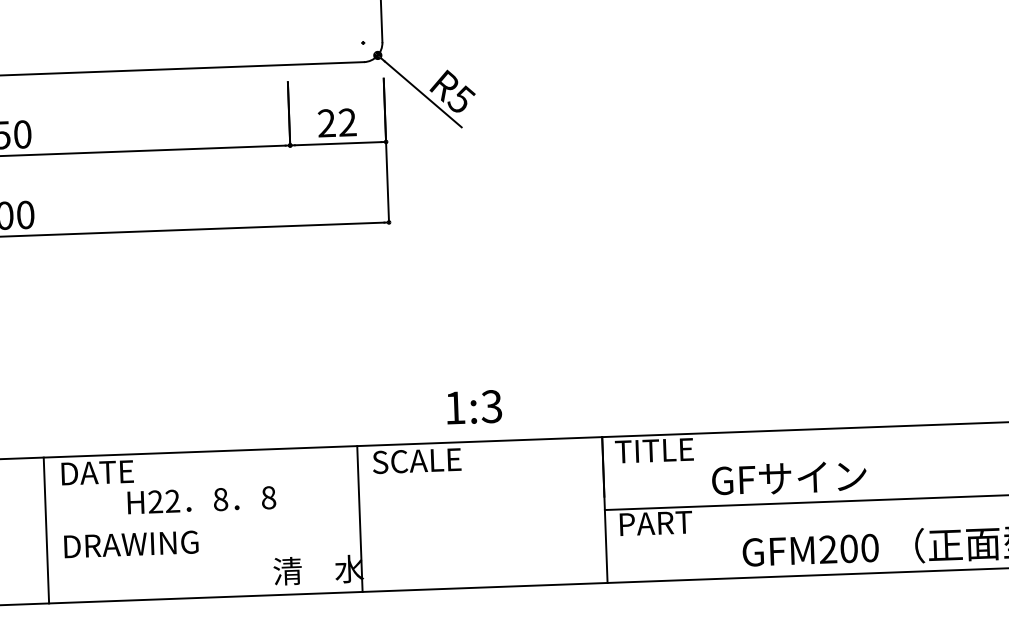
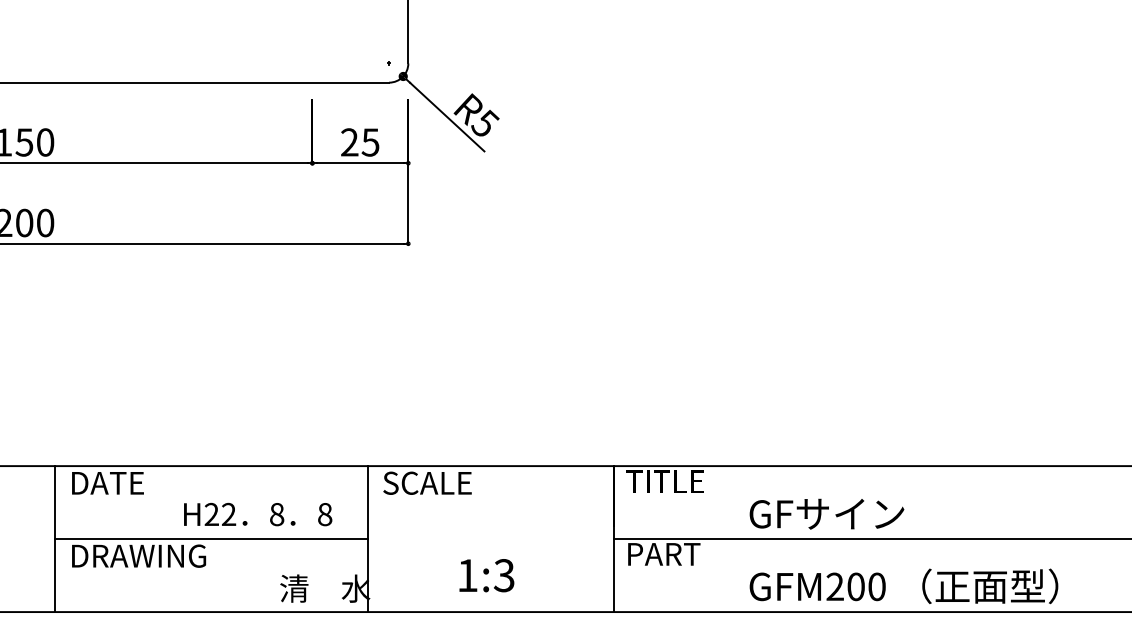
text: (347, 122) -> (370, 142), 22 -> 25
text: (474, 407) -> (486, 575), moved
text: (788, 477) -> (826, 513), moved
text: (202, 500) -> (258, 514), moved
line: (203, 525) -> (211, 539), added

